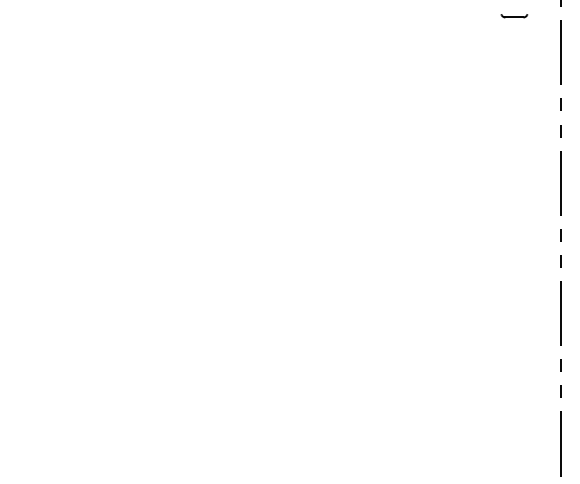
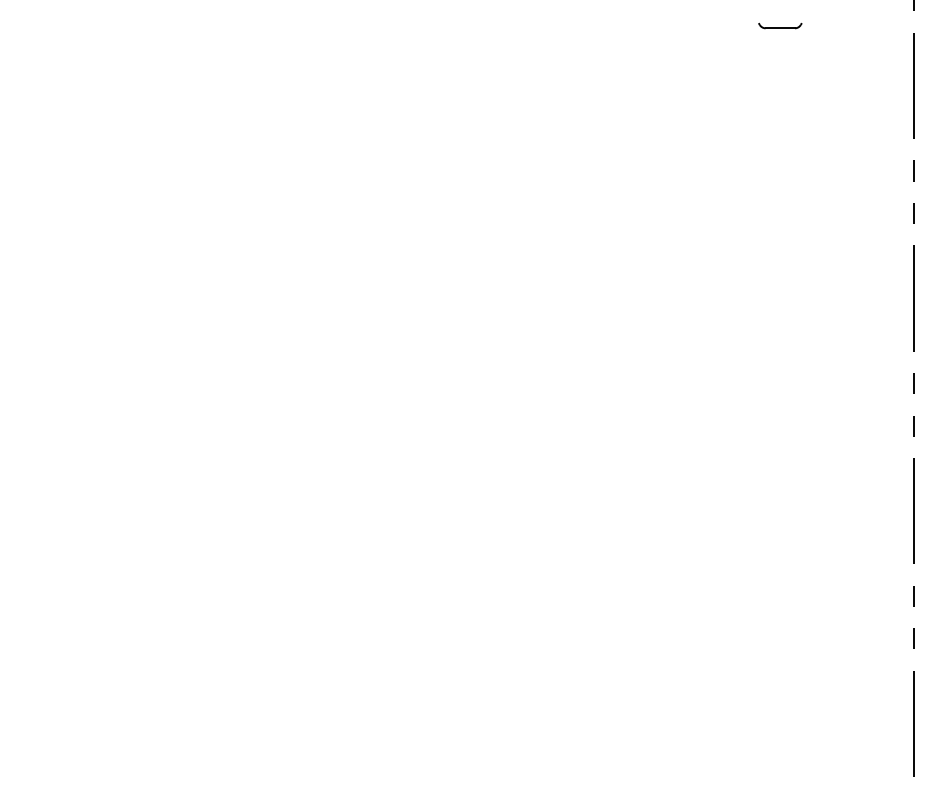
part: (514, 16) -> (780, 26), moved

